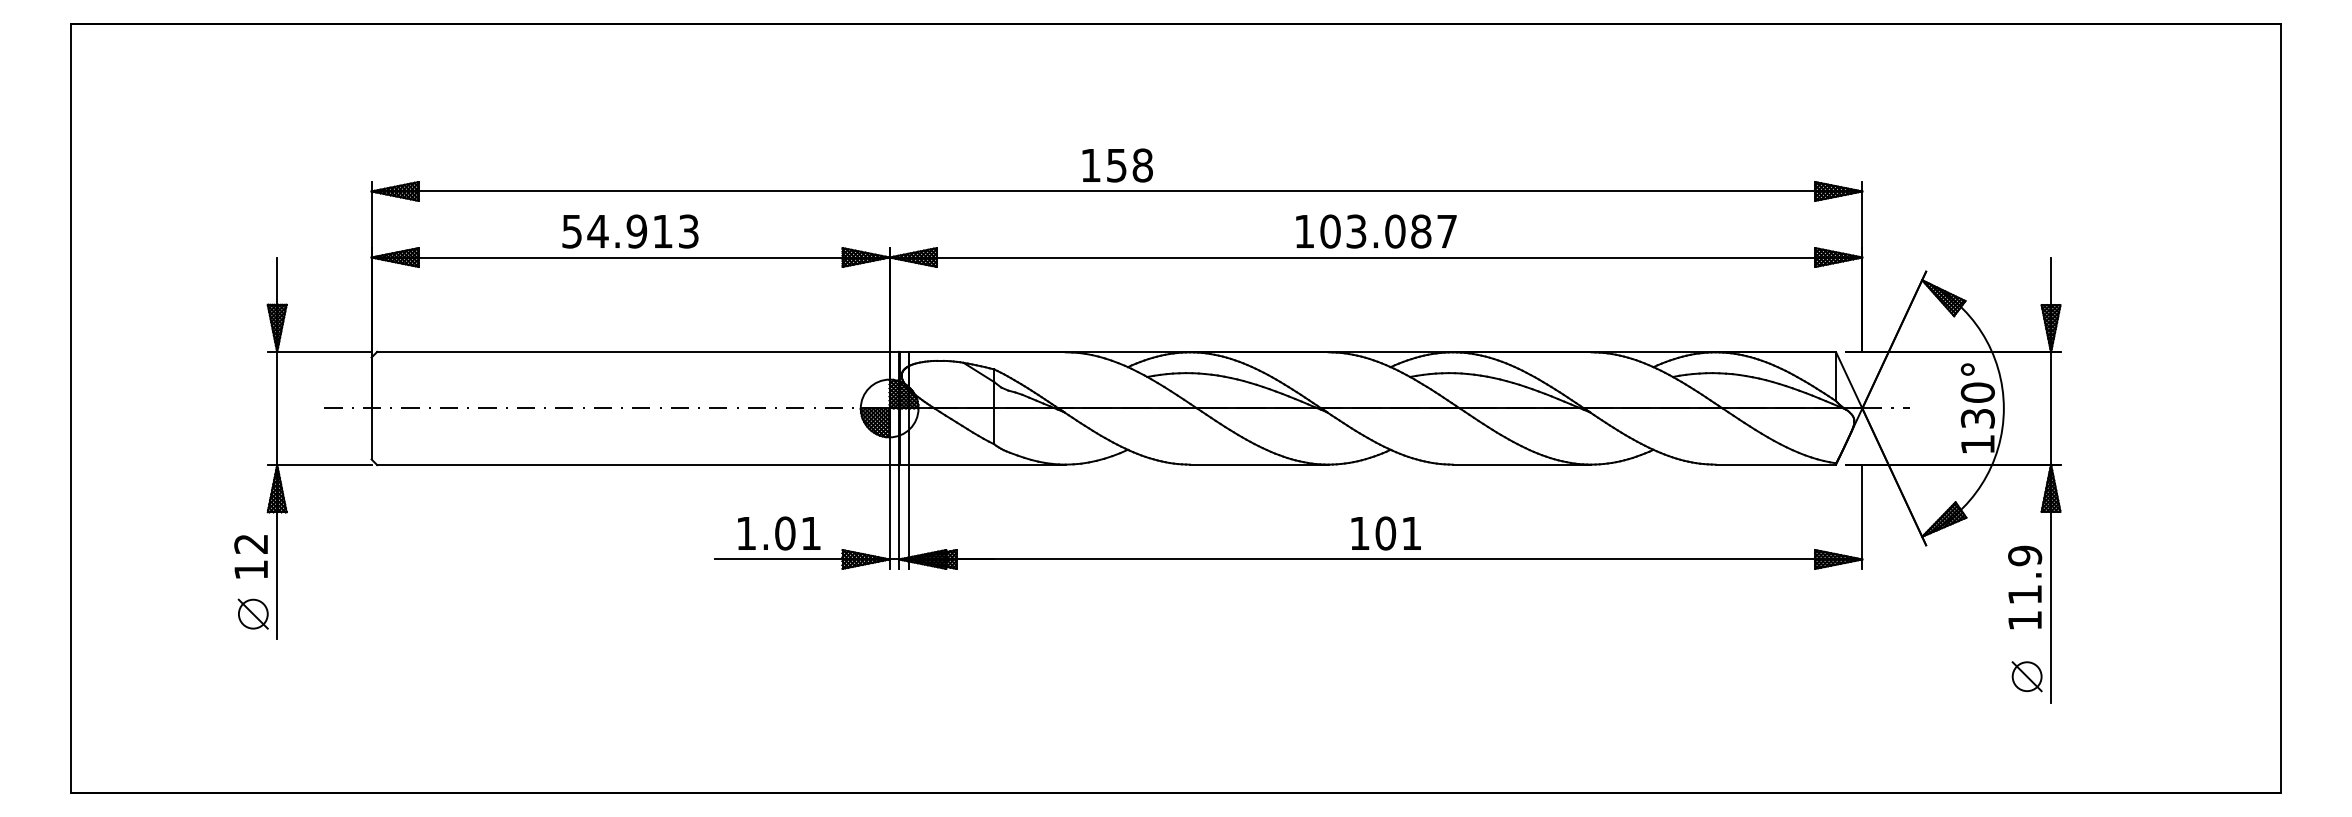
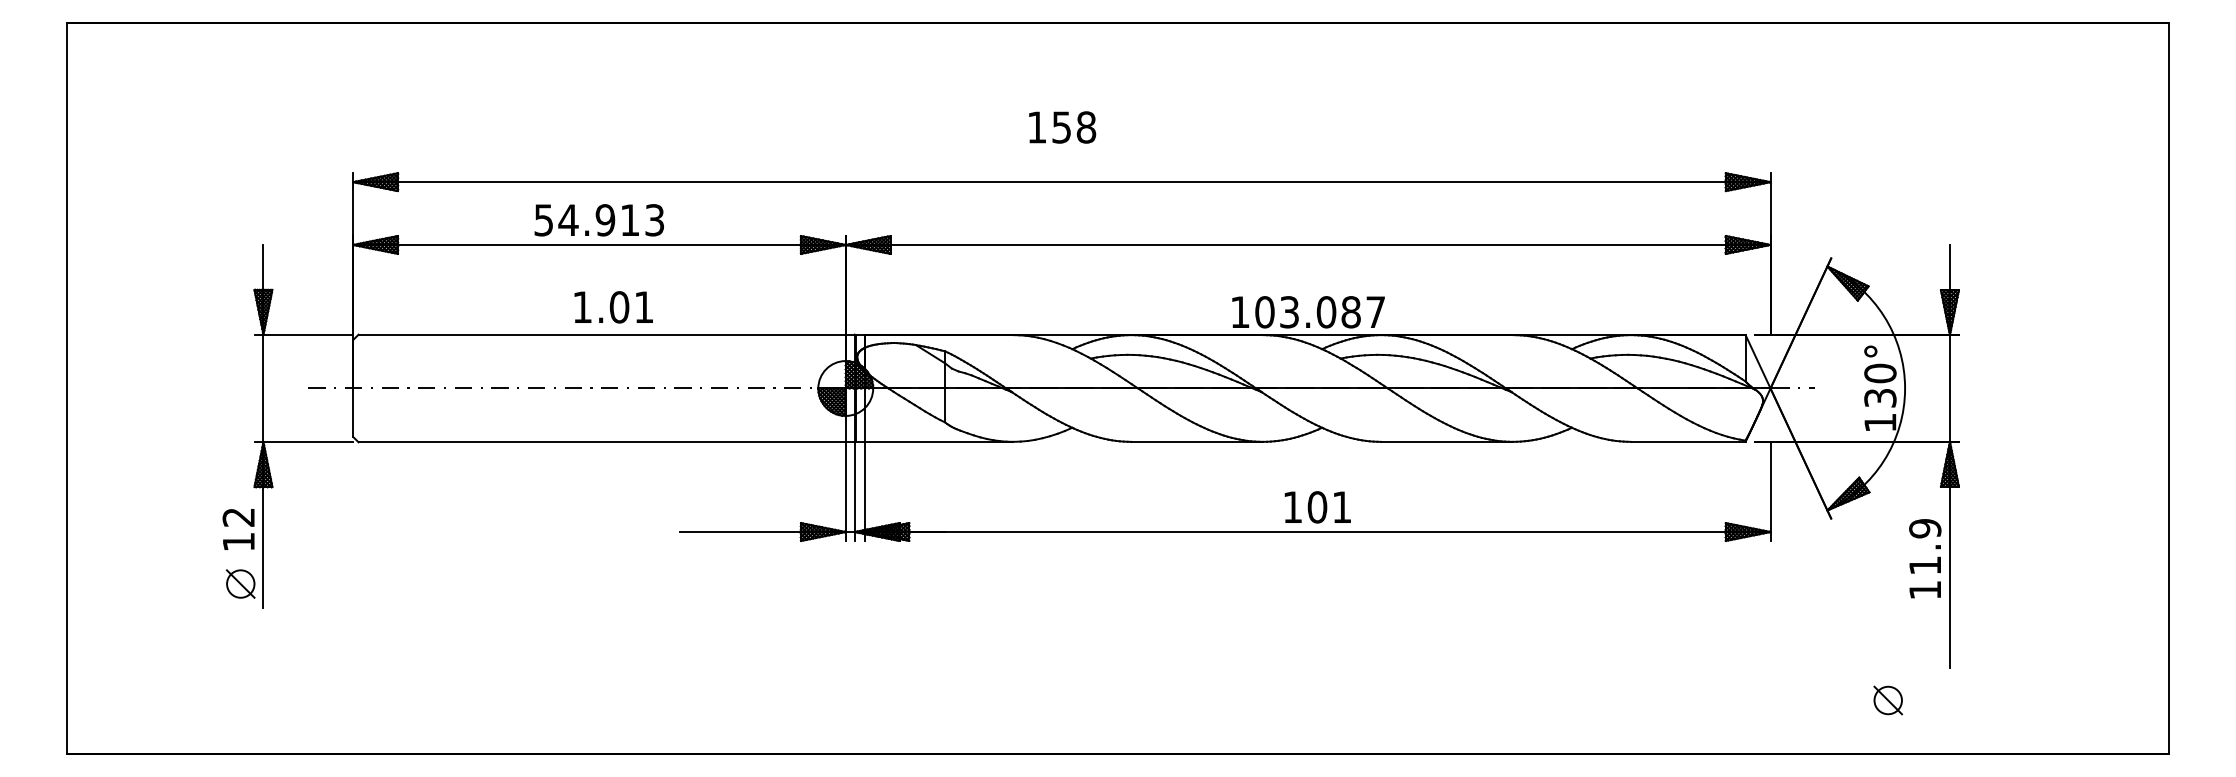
text: (1117, 165) -> (1062, 127), moved
text: (1376, 231) -> (1308, 312), moved
text: (778, 533) -> (613, 307), moved
part: (2026, 676) -> (1887, 700), moved

